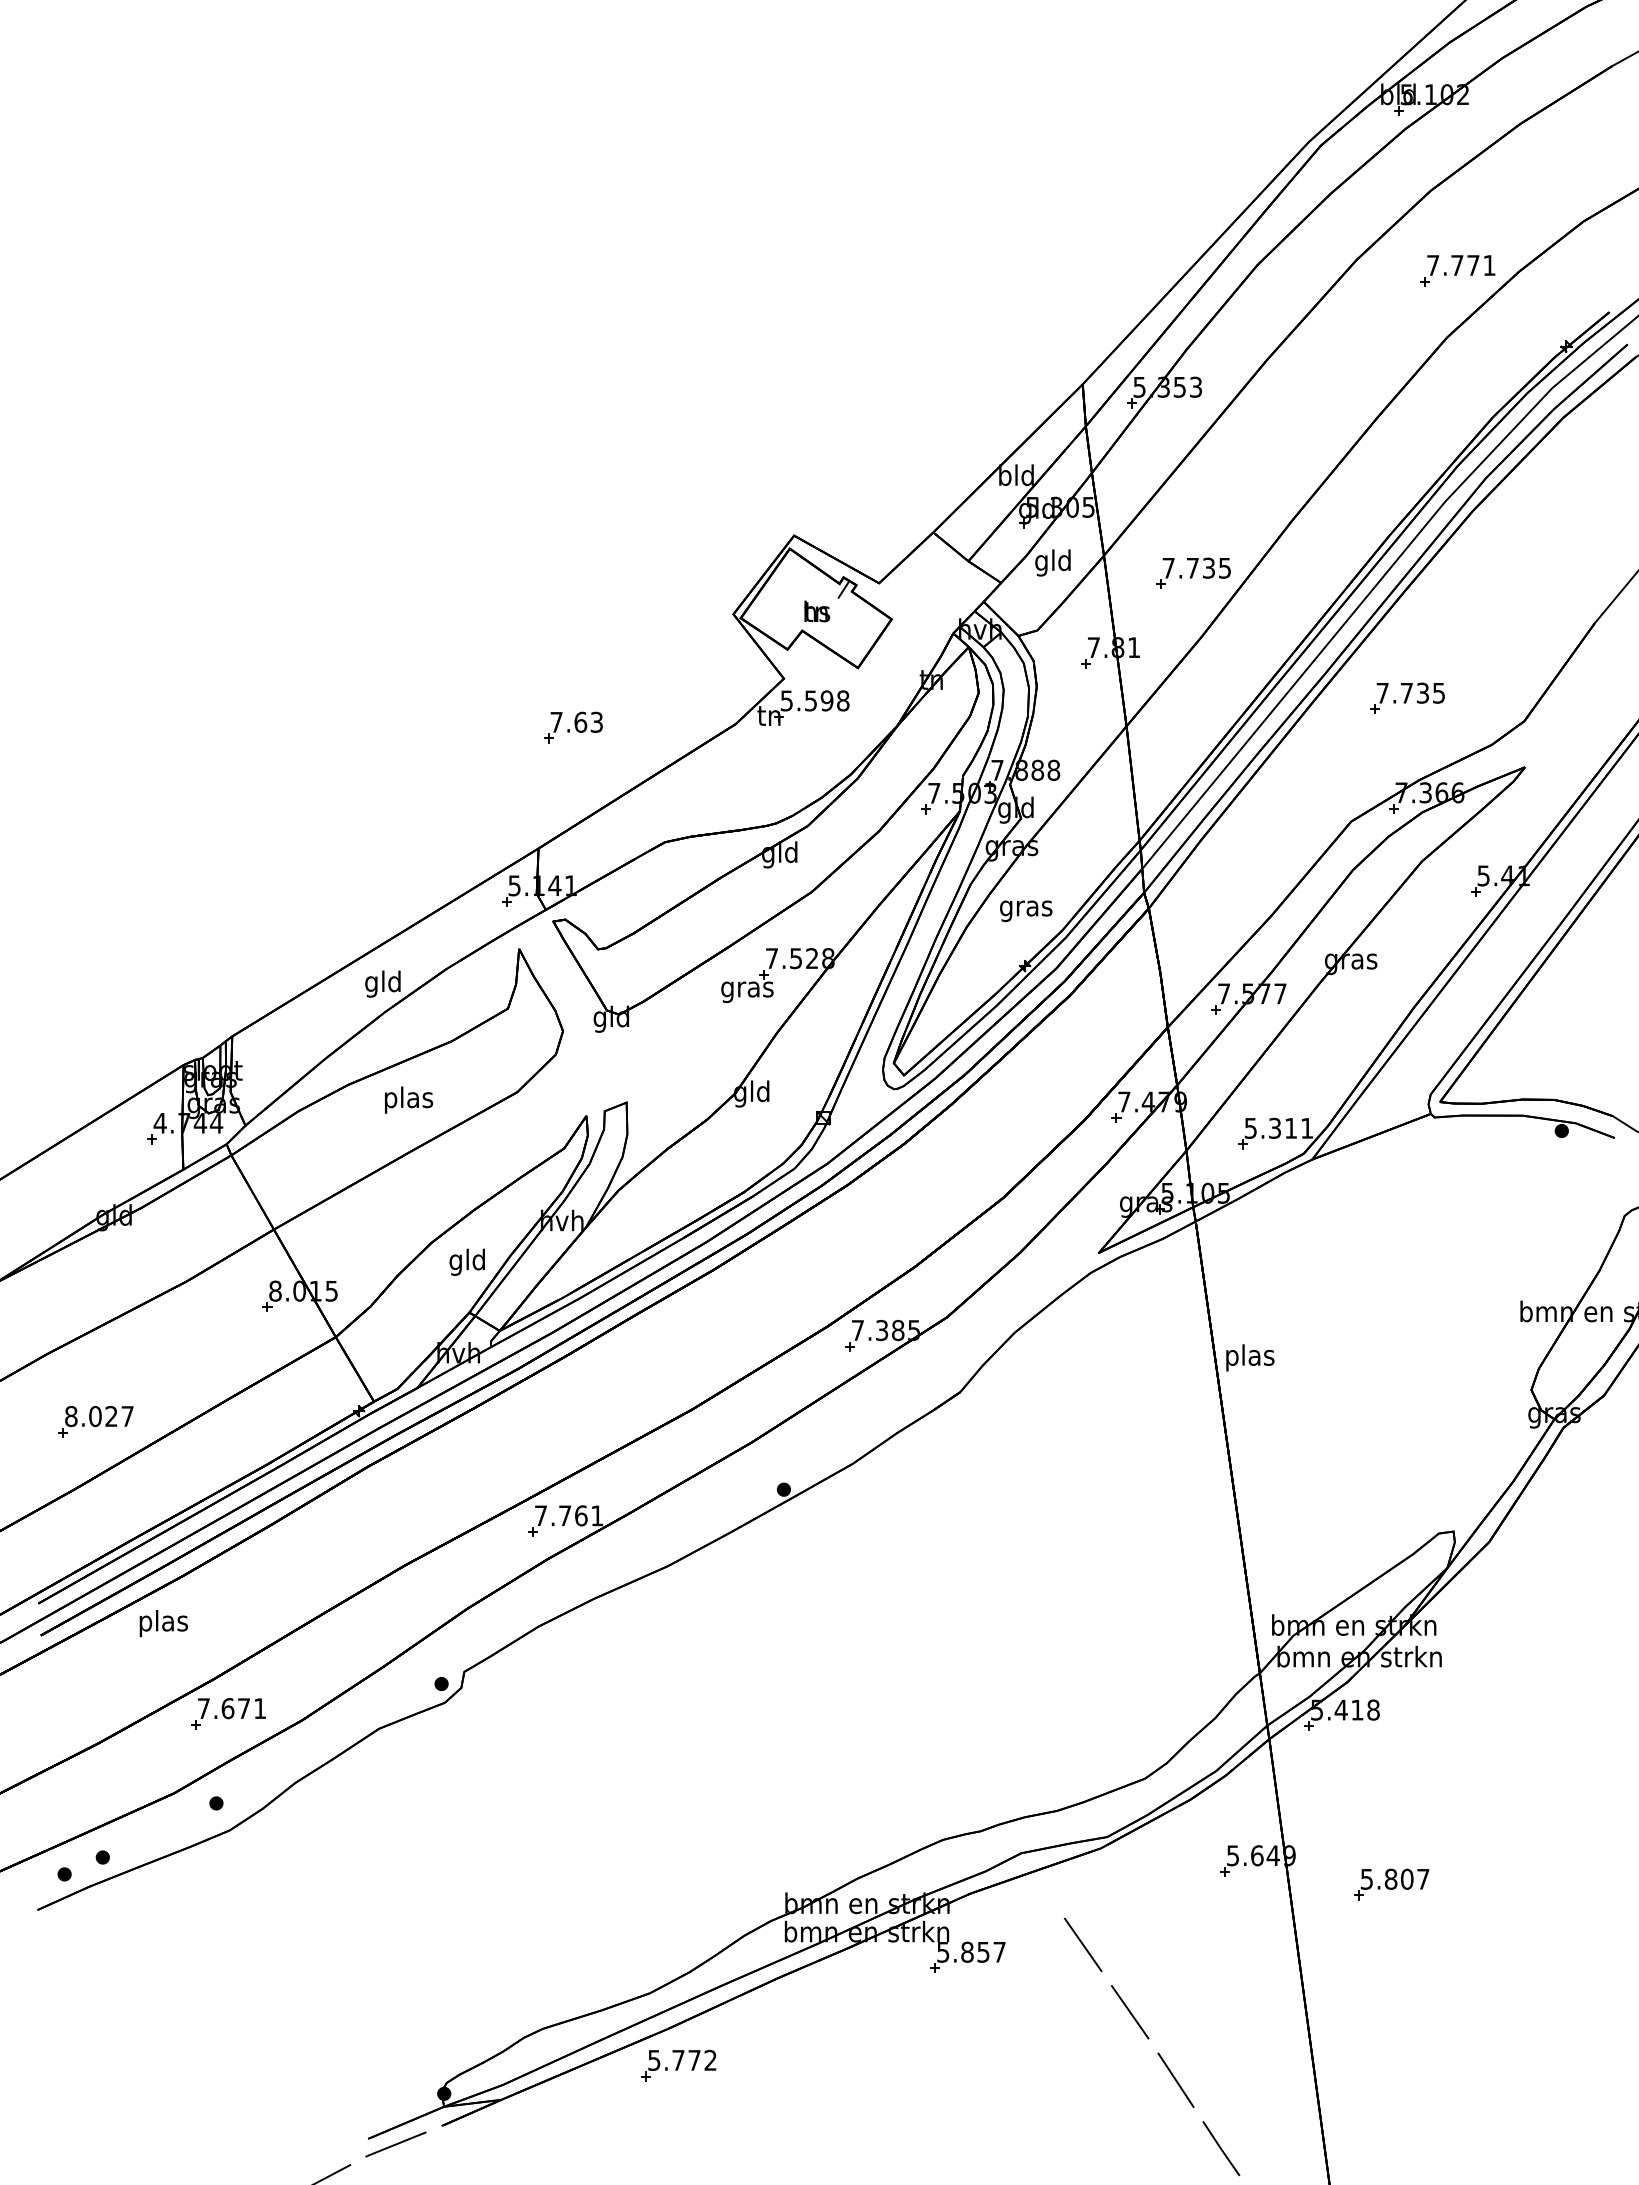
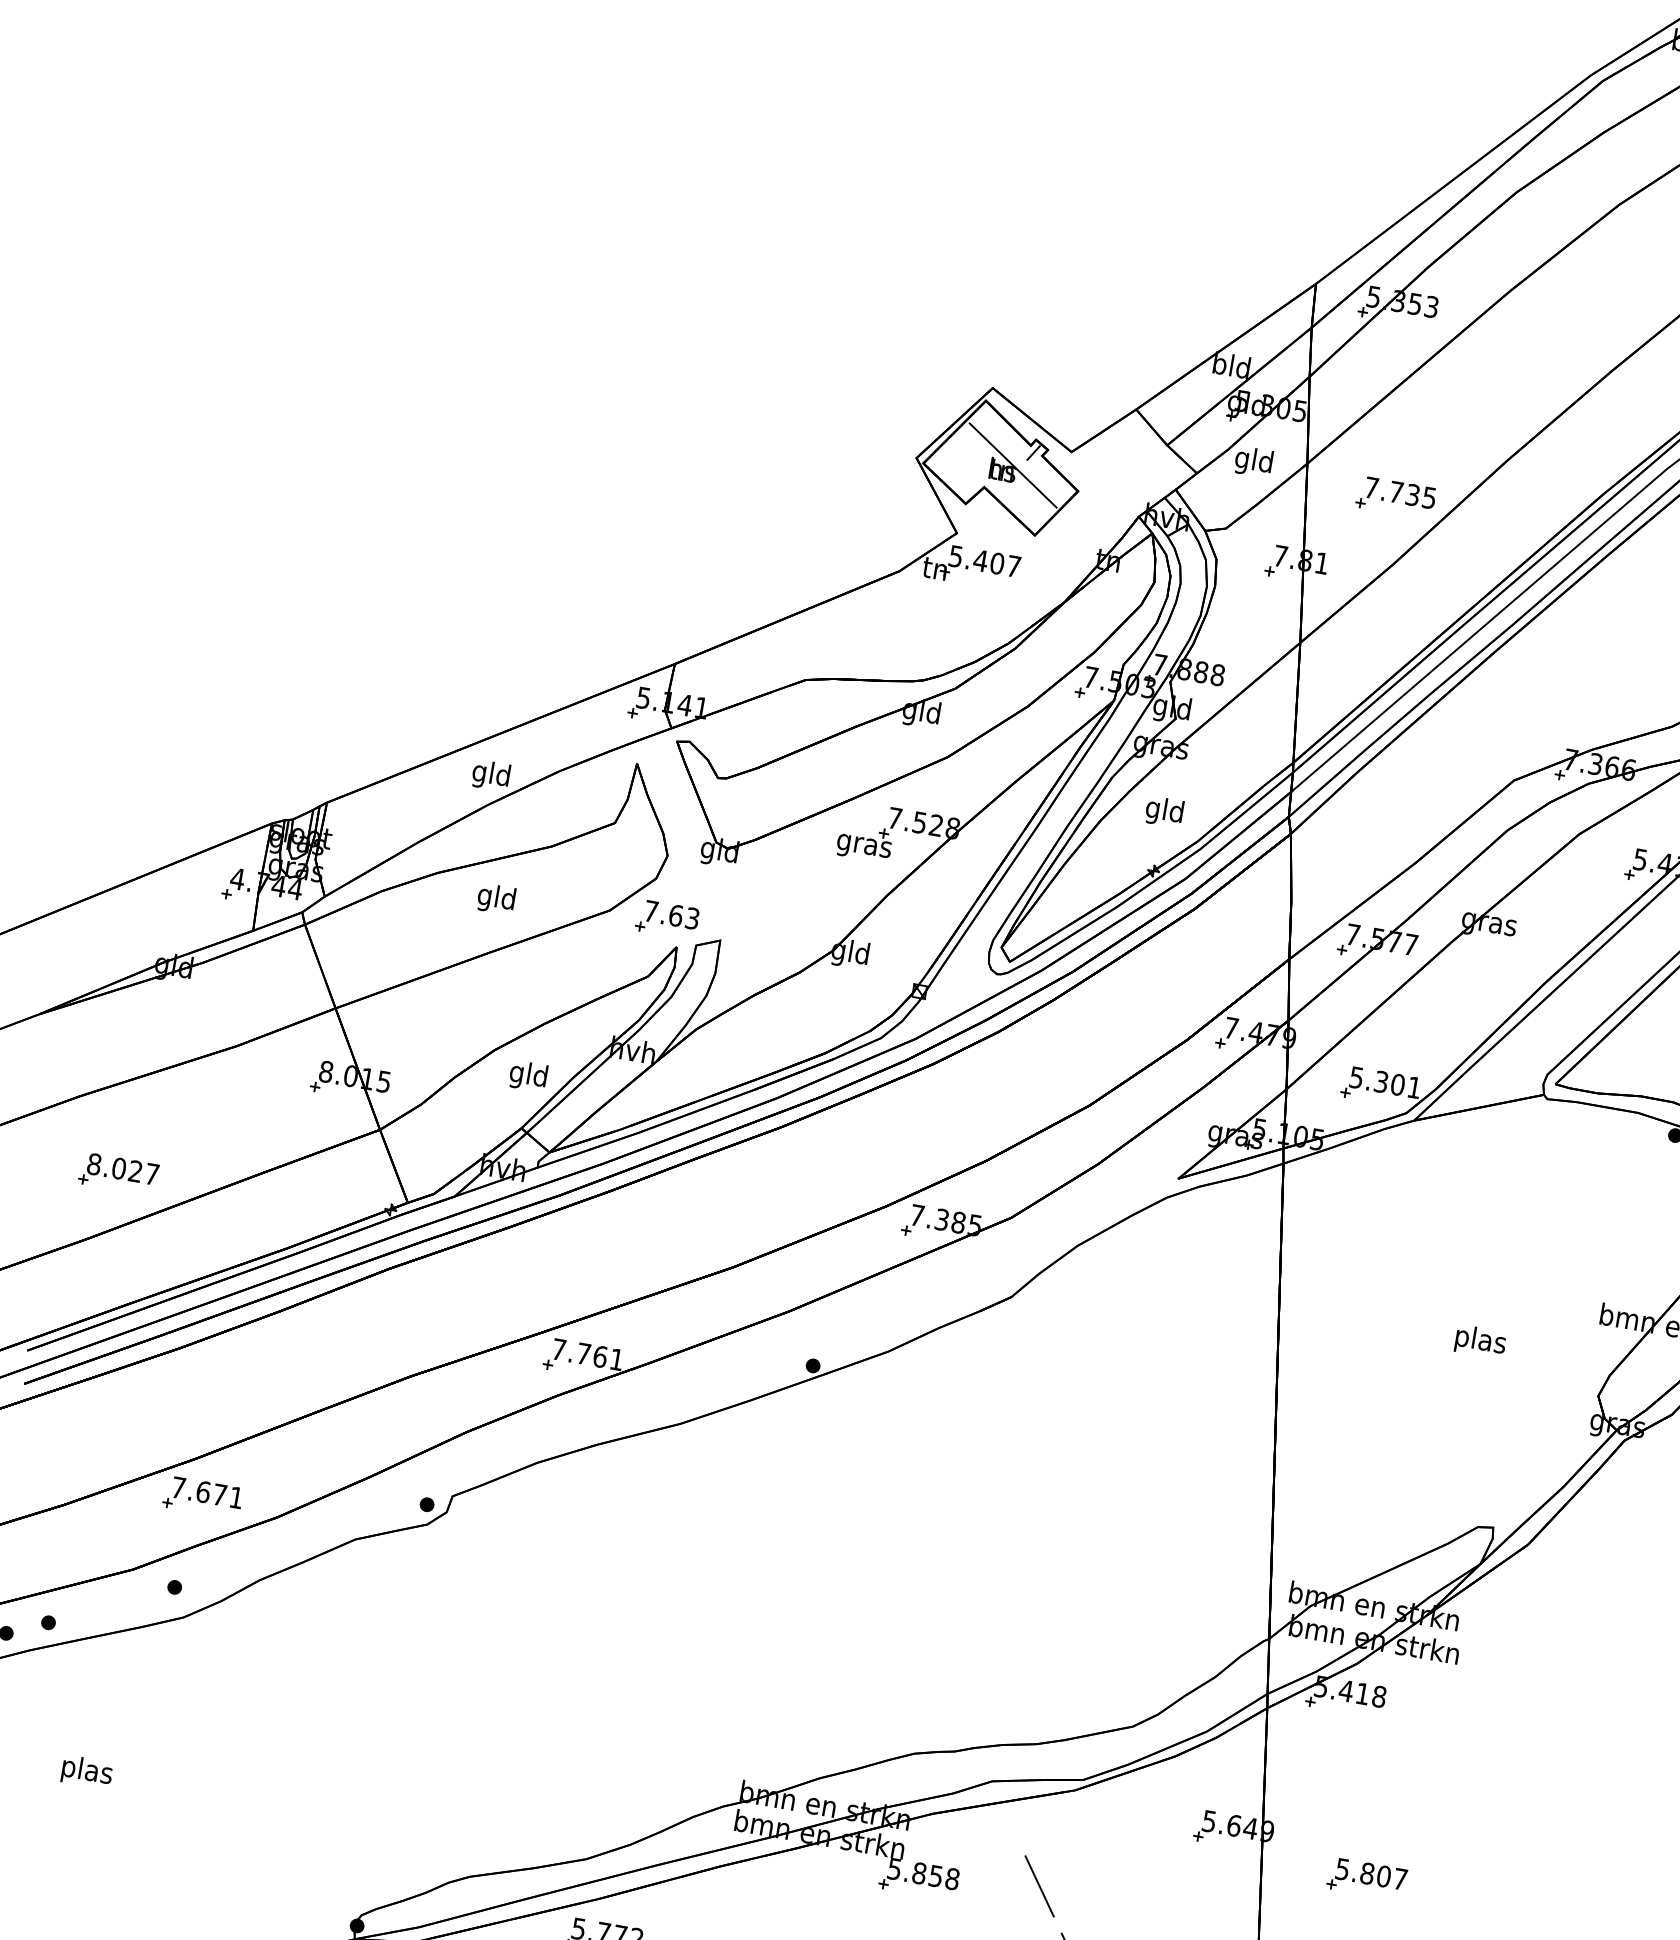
line: (826, 605) -> (1013, 465), added
part: (1407, 697) -> (1593, 663), removed
text: (826, 700) -> (996, 563), 5.598 -> 5.407
part: (573, 727) -> (667, 919), moved
text: (1026, 908) -> (1165, 812), gras -> gld
text: (409, 1099) -> (497, 898), plas -> gld
text: (1290, 1127) -> (1397, 1083), 5.311 -> 5.301
text: (1250, 1357) -> (1480, 1341), moved
text: (163, 1623) -> (86, 1772), moved
text: (999, 1951) -> (952, 1878), 5.857 -> 5.858

